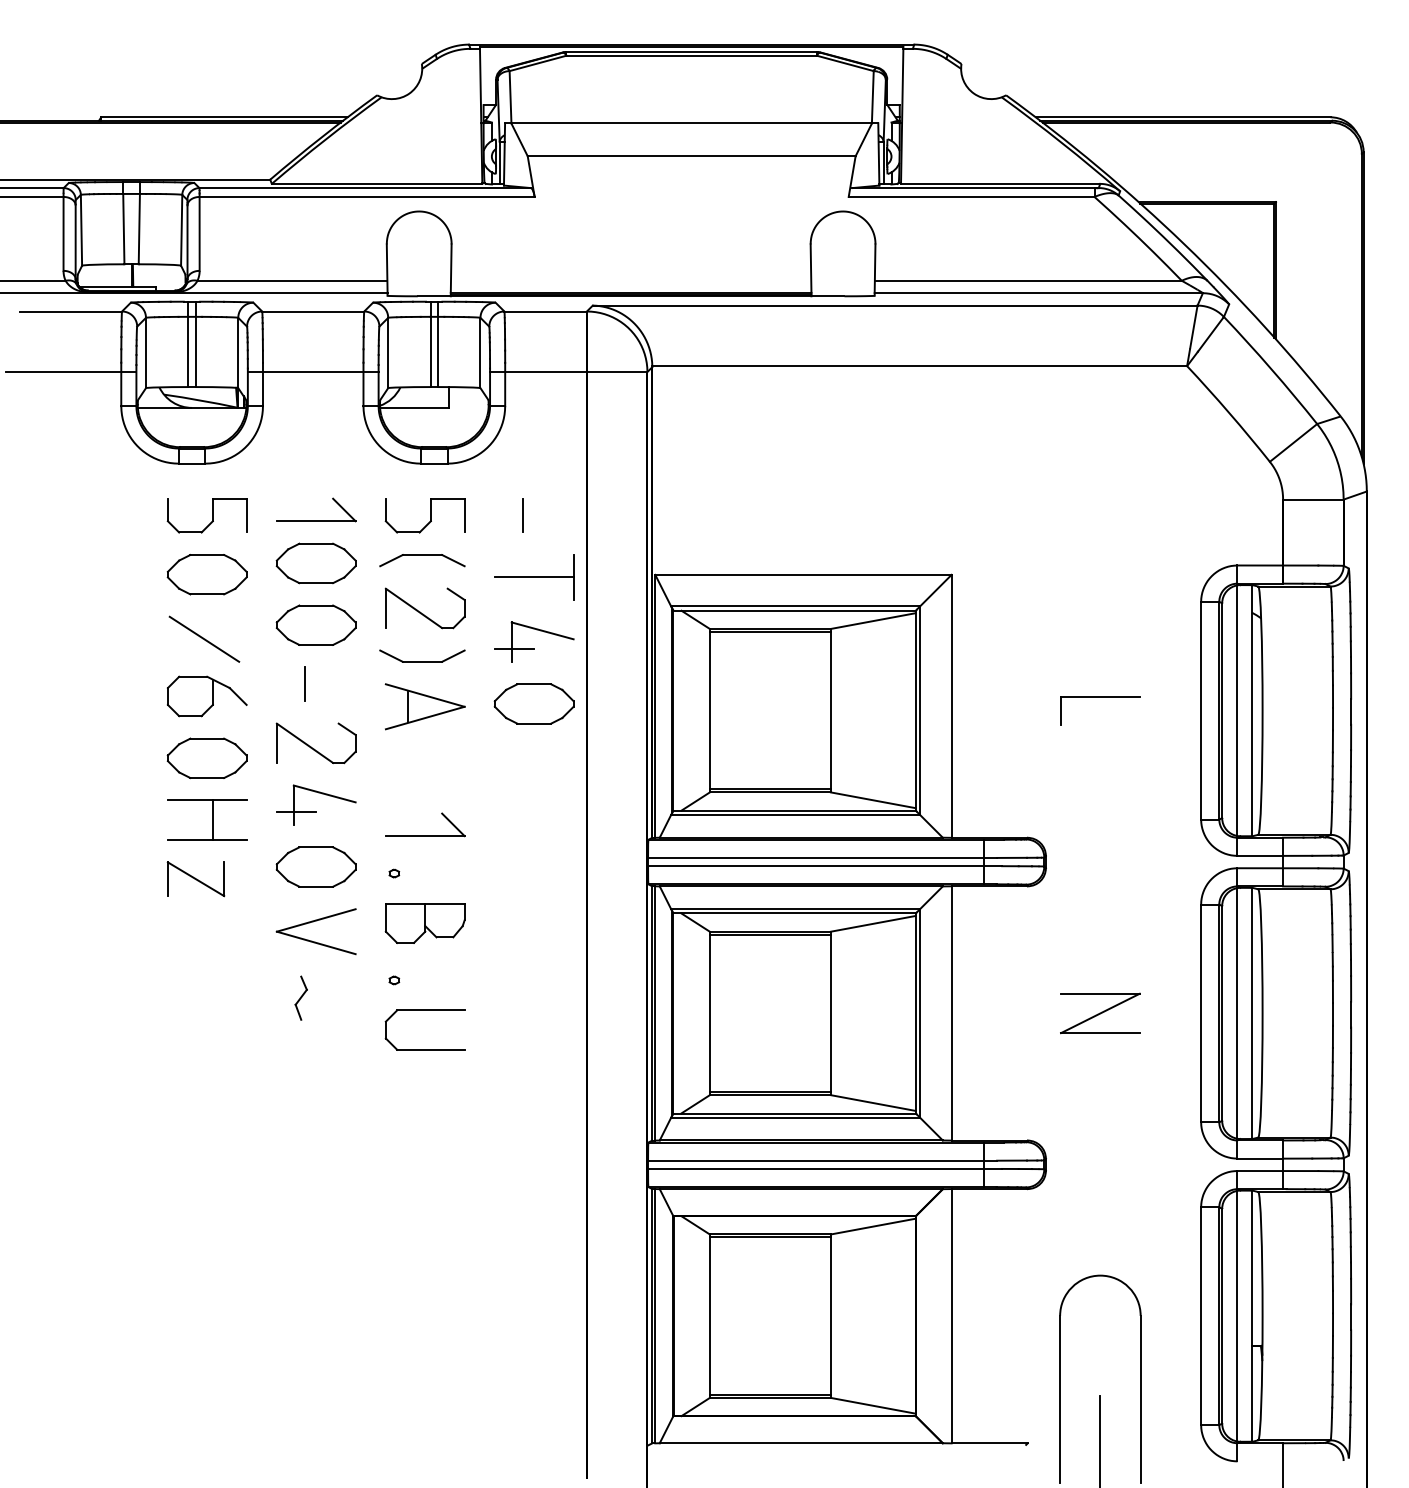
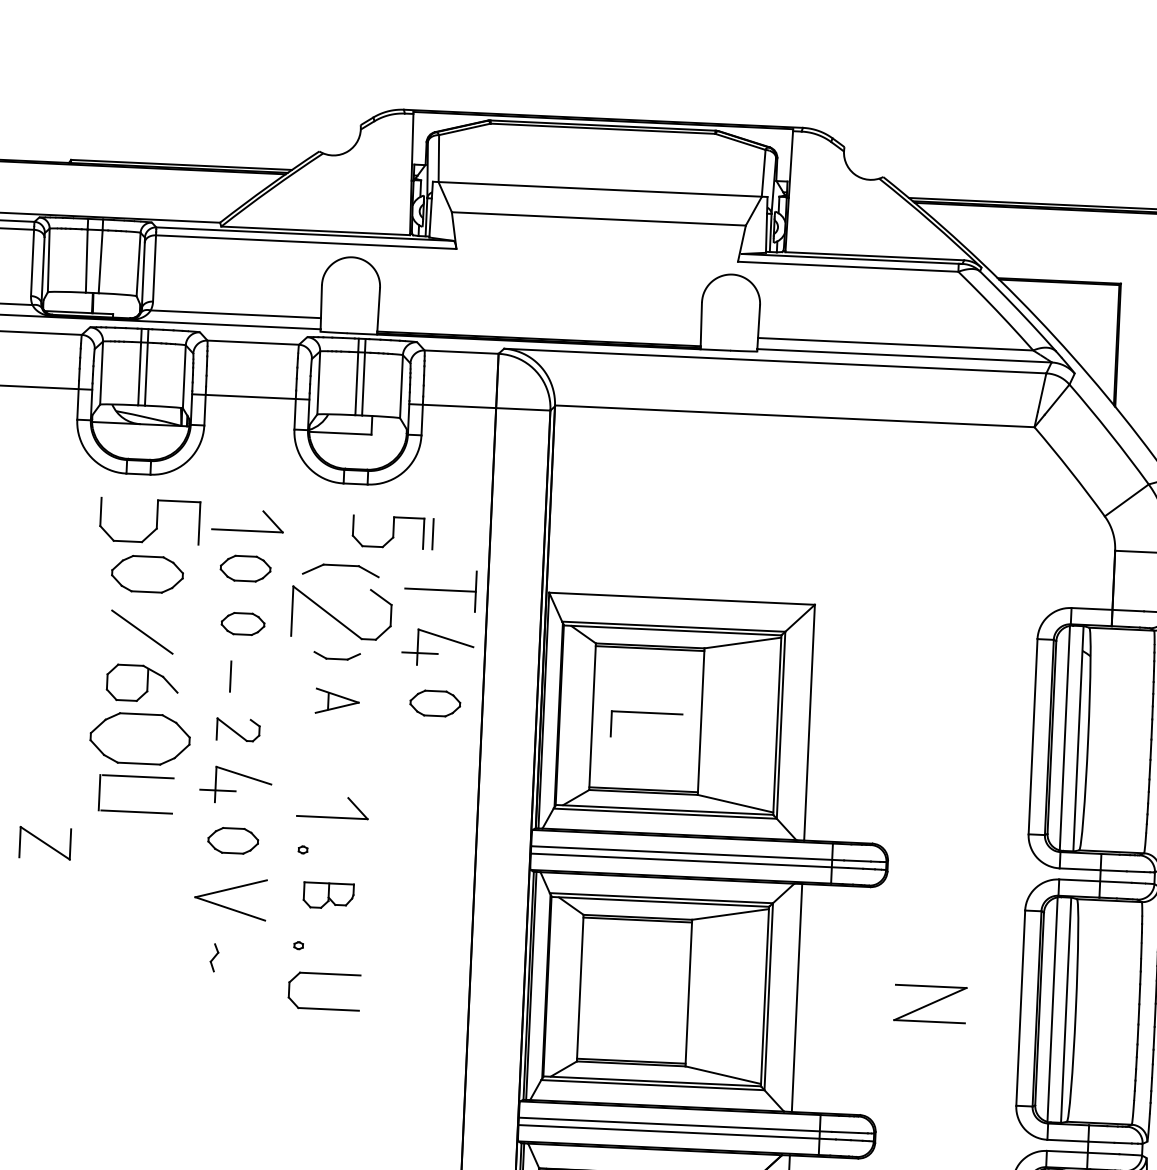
part: (206, 515) -> (149, 521), size x1.4
part: (424, 515) -> (387, 532), moved
part: (315, 563) -> (245, 568), size x0.7
part: (424, 608) -> (340, 613), size x1.4
part: (315, 624) -> (242, 623), size x0.6
part: (422, 655) -> (337, 655), size x0.6
part: (1100, 697) -> (647, 713), moved
part: (533, 703) -> (434, 703), size x0.7
part: (424, 706) -> (336, 701), size x0.6
part: (315, 743) -> (237, 730), size x0.6
part: (206, 758) -> (139, 739), size x1.4
line: (212, 819) -> (99, 792), moved
part: (315, 866) -> (232, 840), size x0.7
part: (195, 879) -> (44, 843), moved
part: (424, 923) -> (328, 895), size x0.7
part: (300, 997) -> (213, 957), size x0.7

